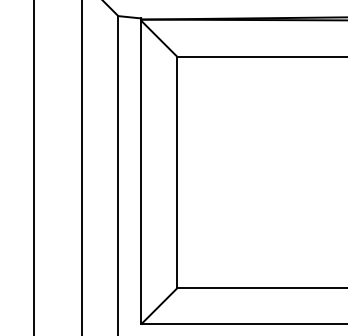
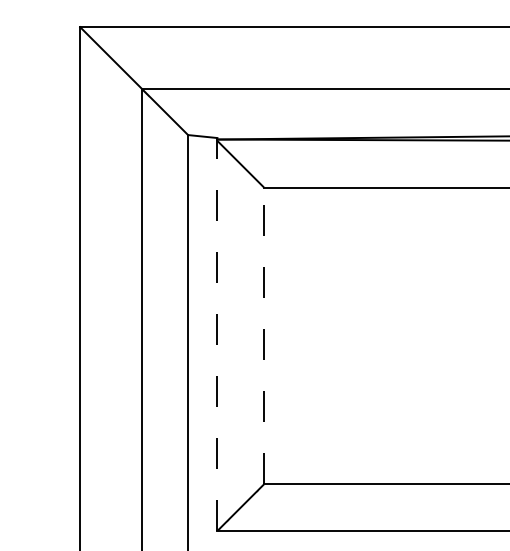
line: (141, 171) -> (217, 334), solid -> dashed
line: (177, 172) -> (263, 335), solid -> dashed

